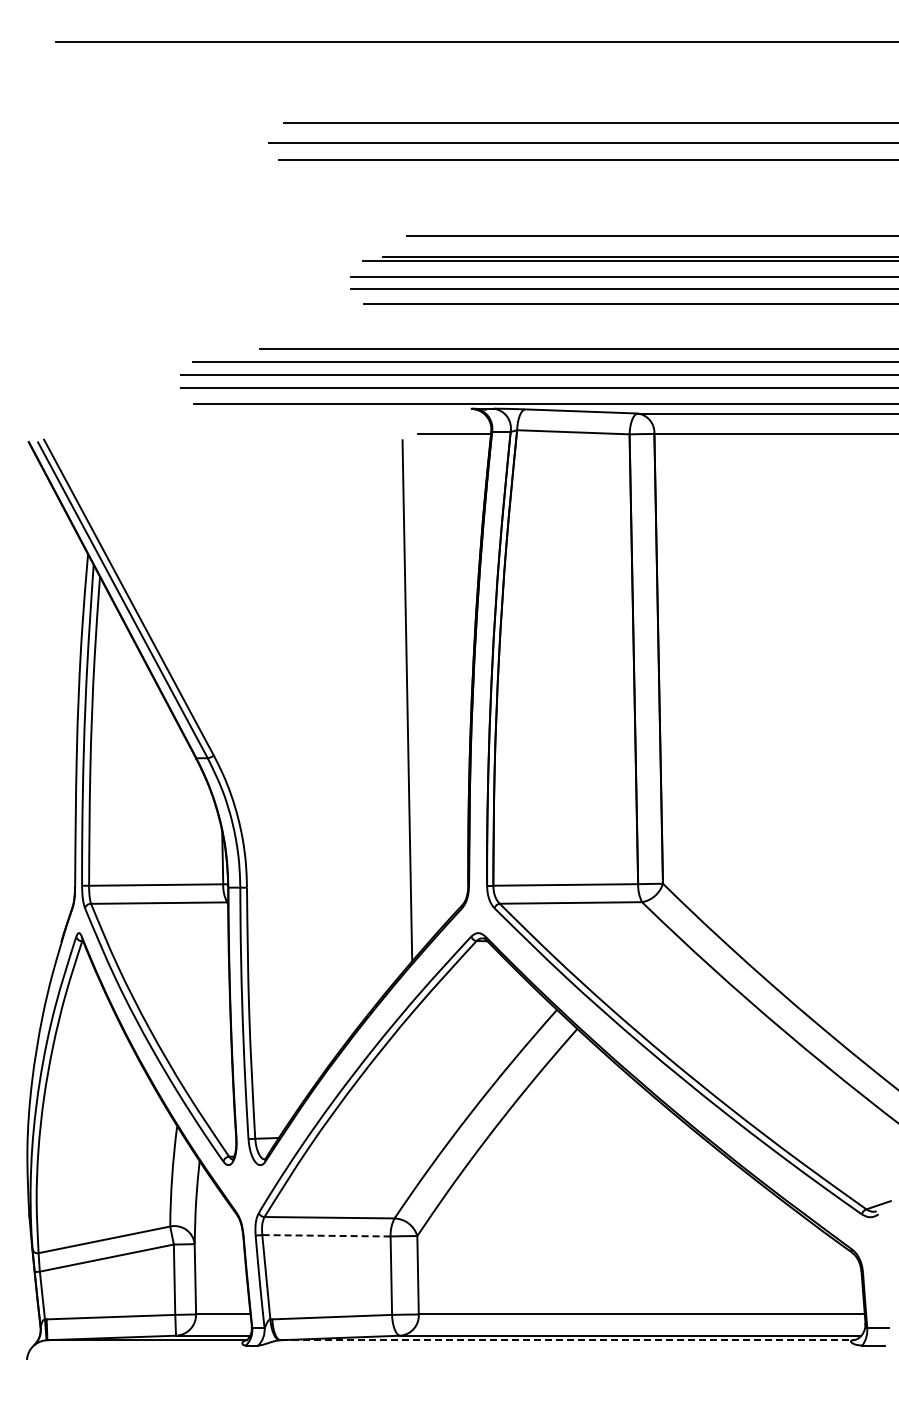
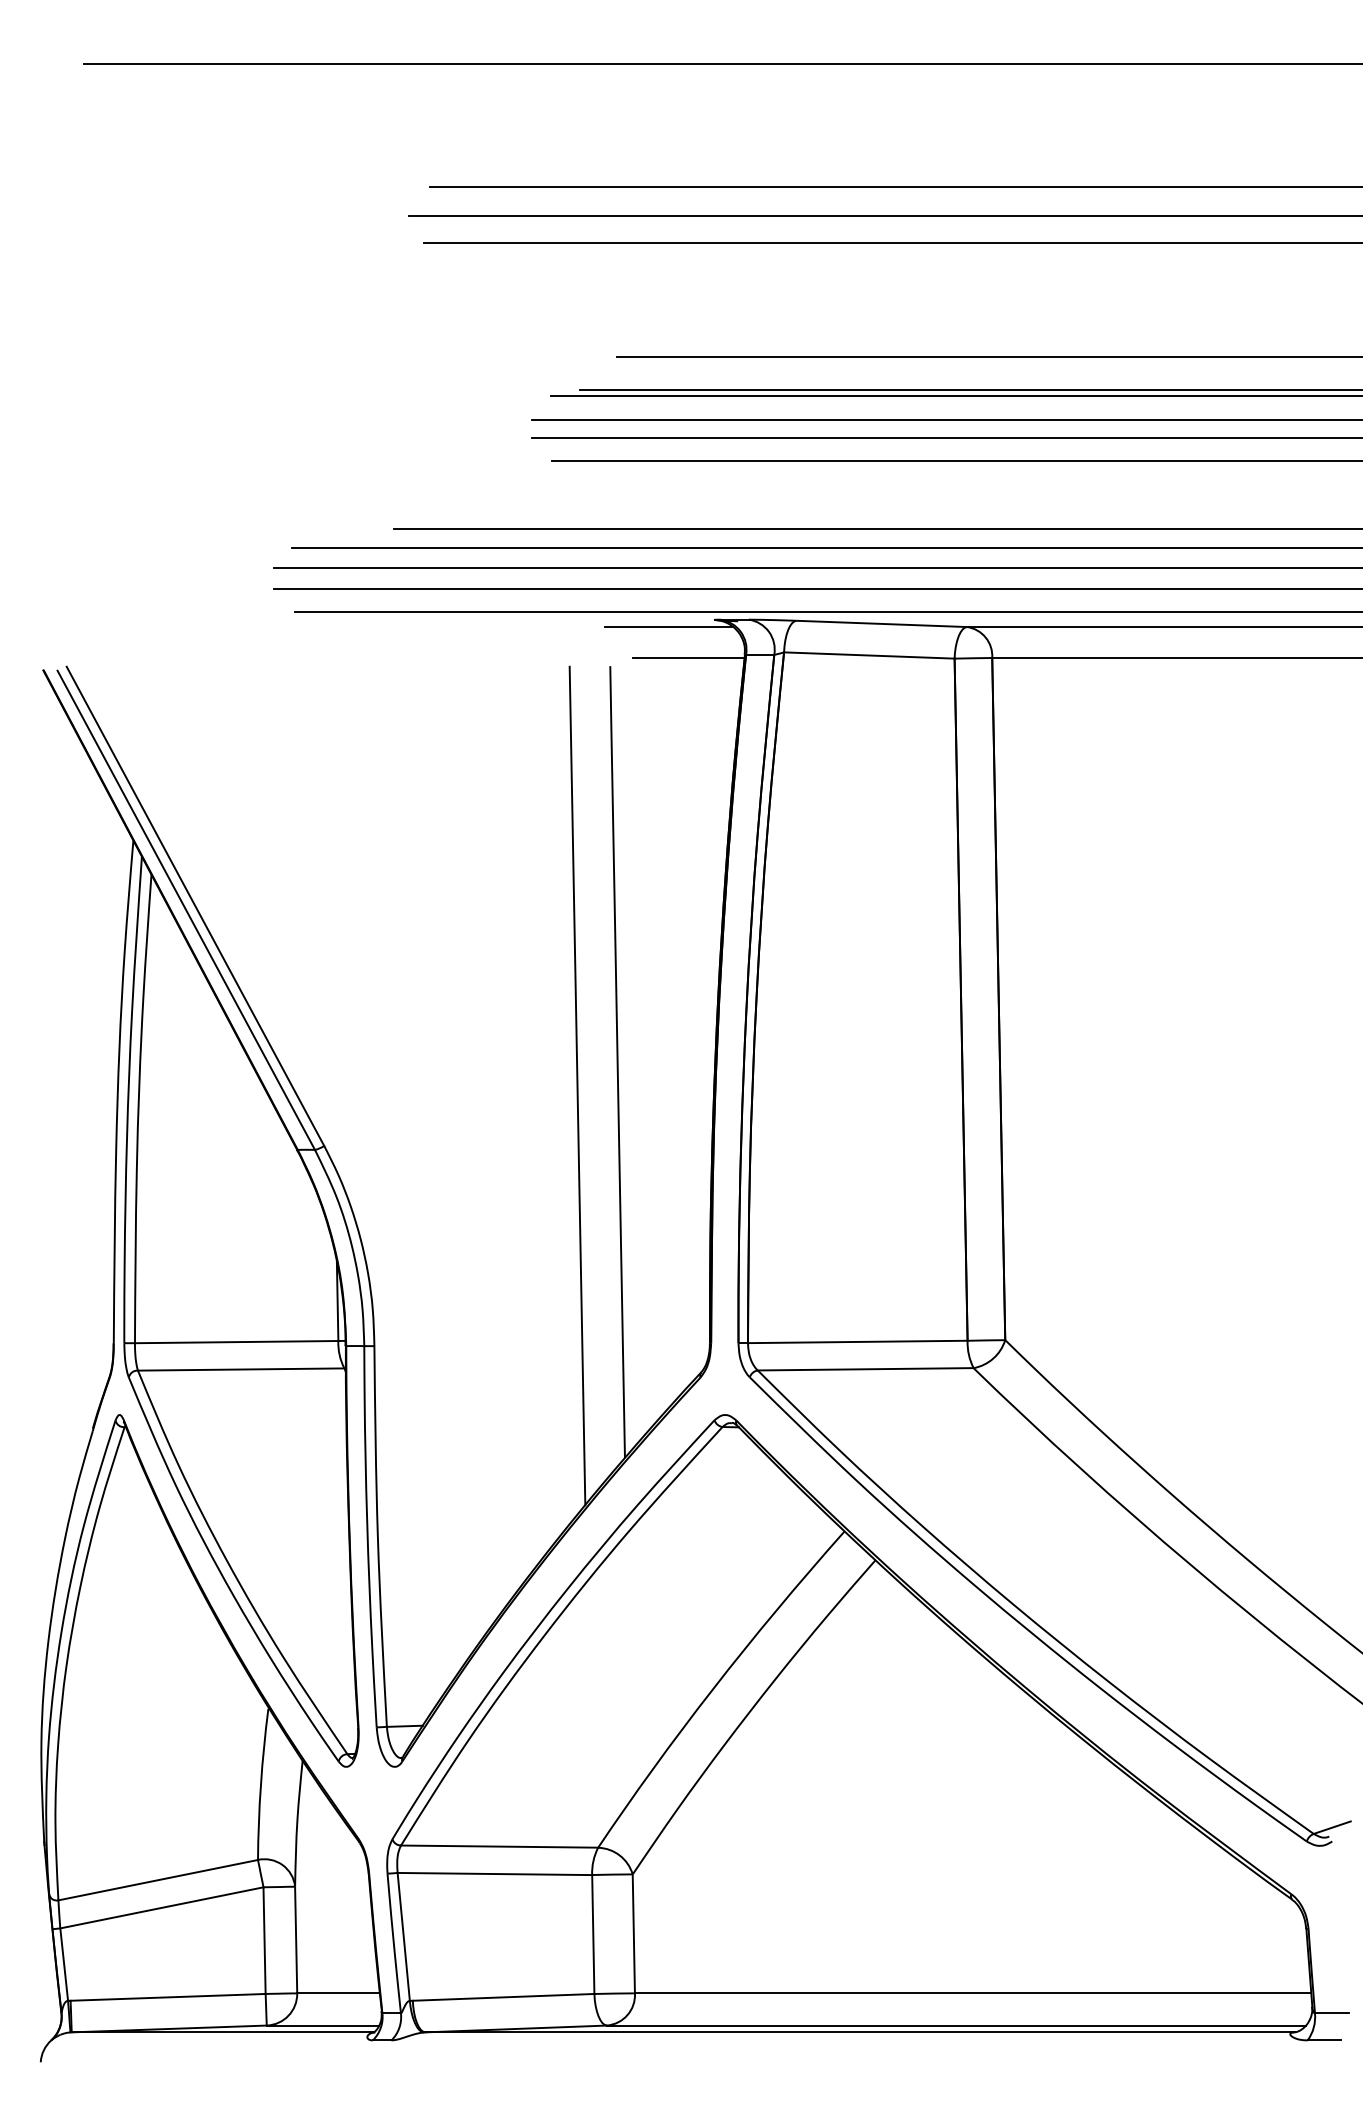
line: (441, 413) -> (669, 627), added
line: (380, 715) -> (576, 1084), added
line: (325, 1235) -> (493, 1873), dashed -> solid
line: (567, 1340) -> (860, 2032), dashed -> solid

